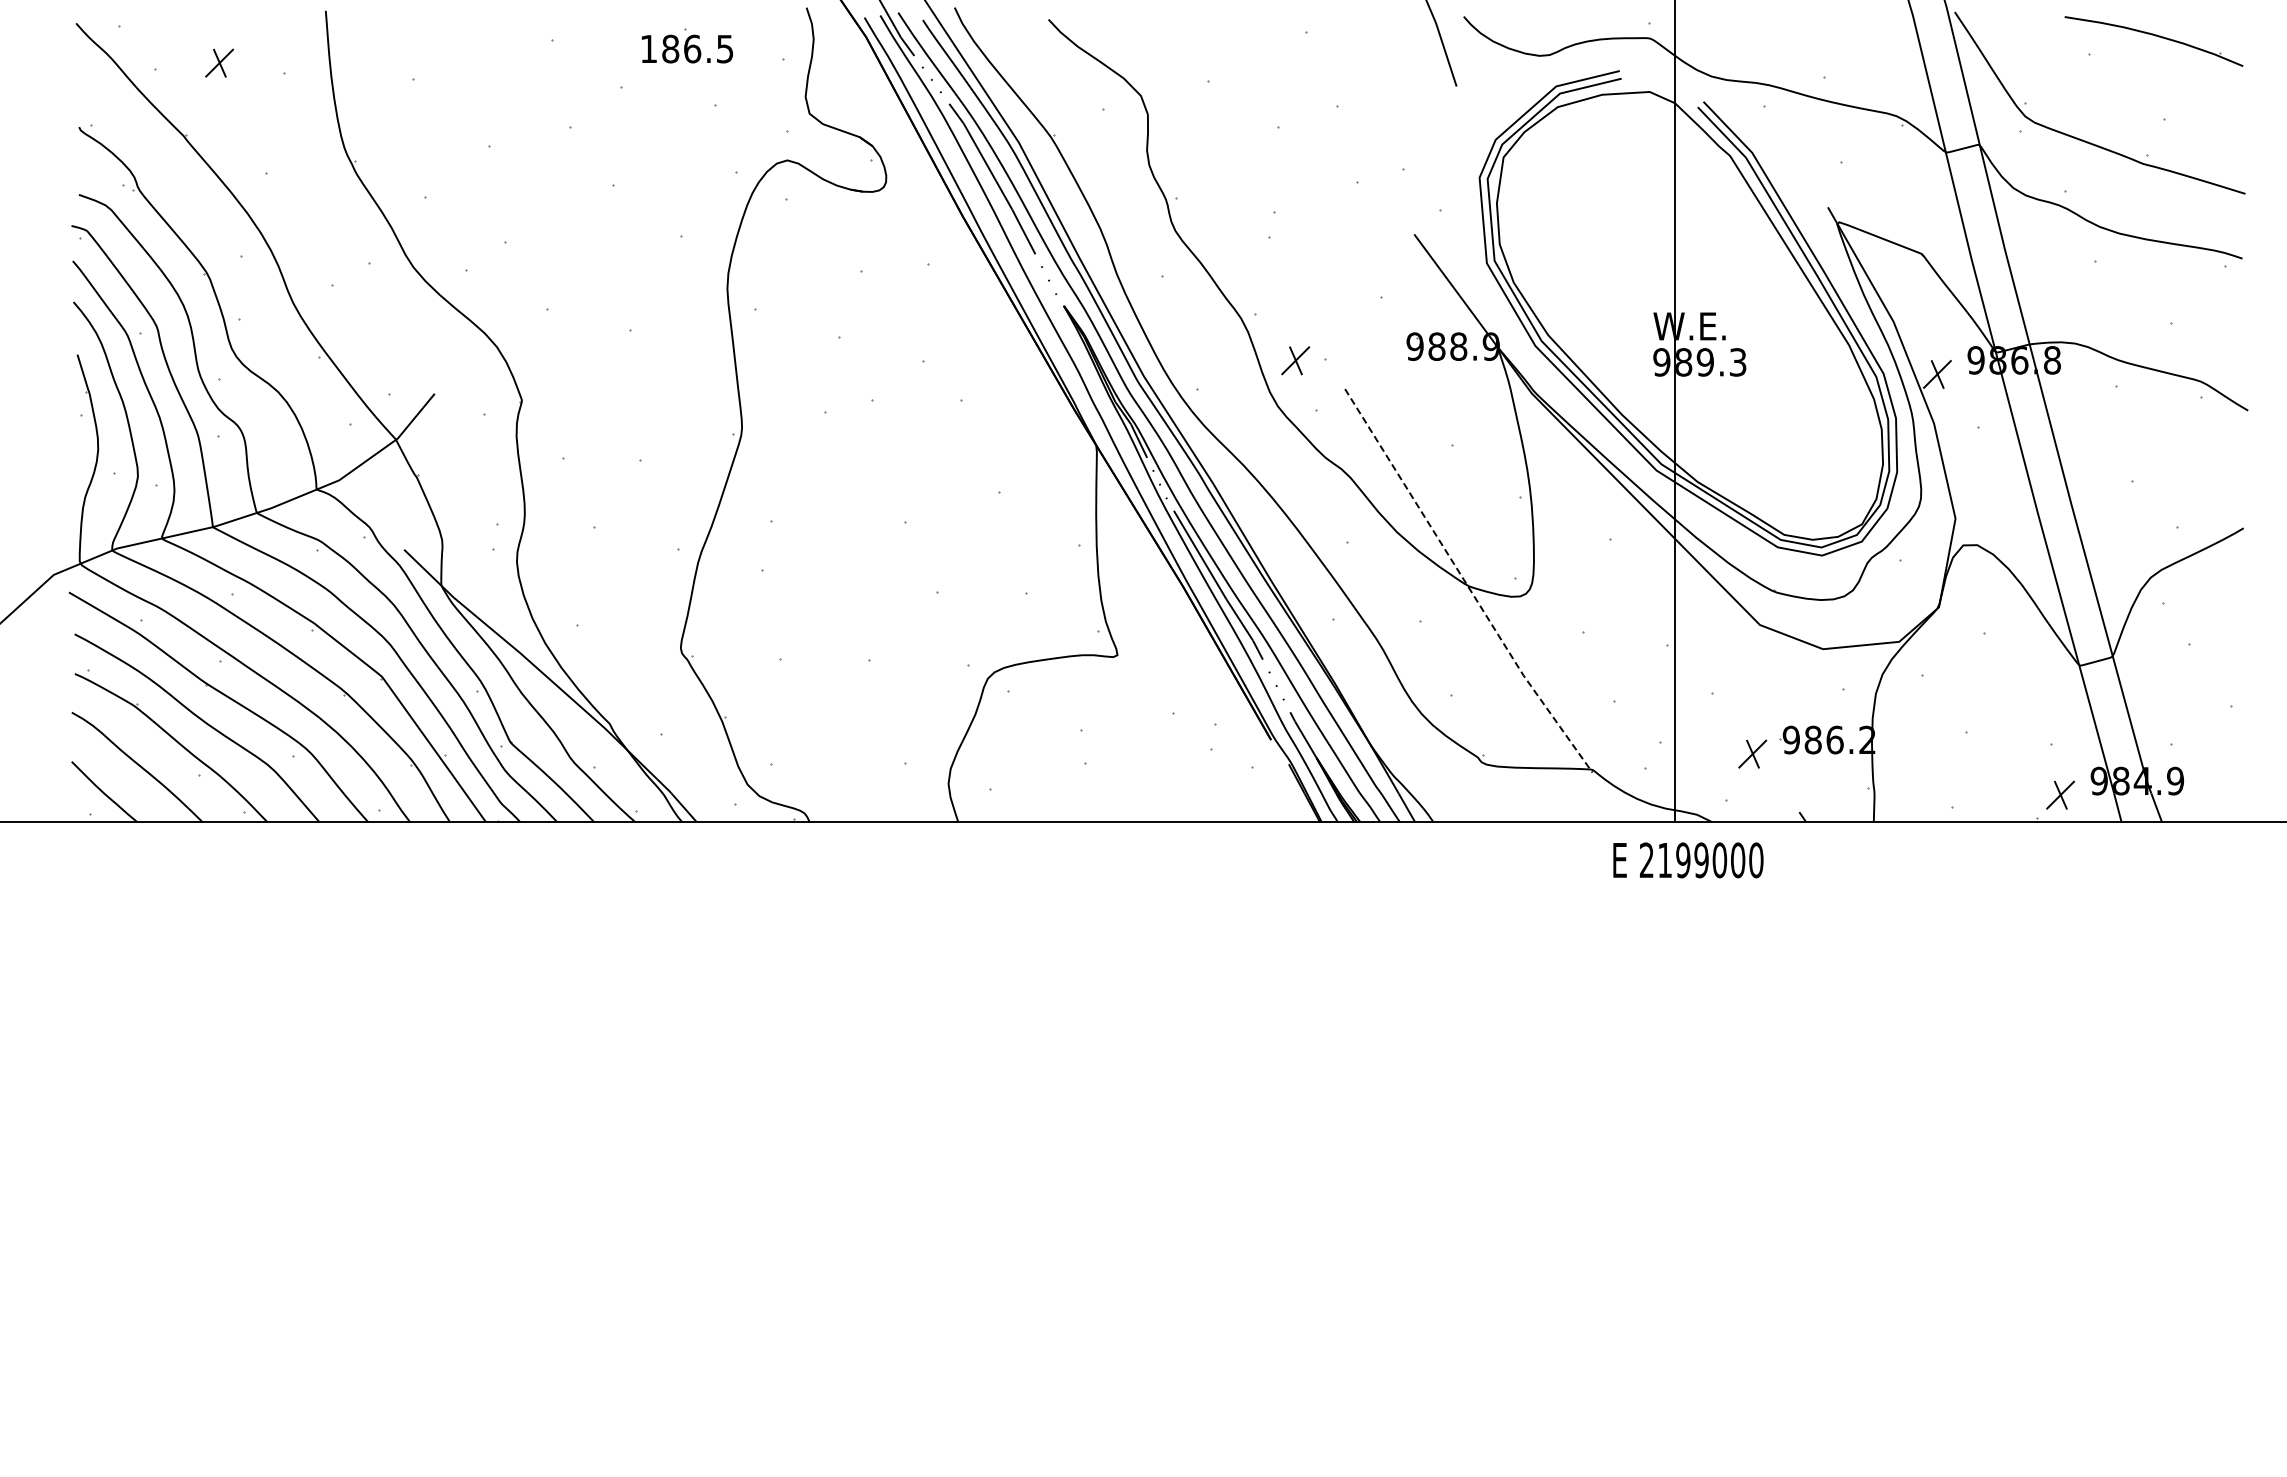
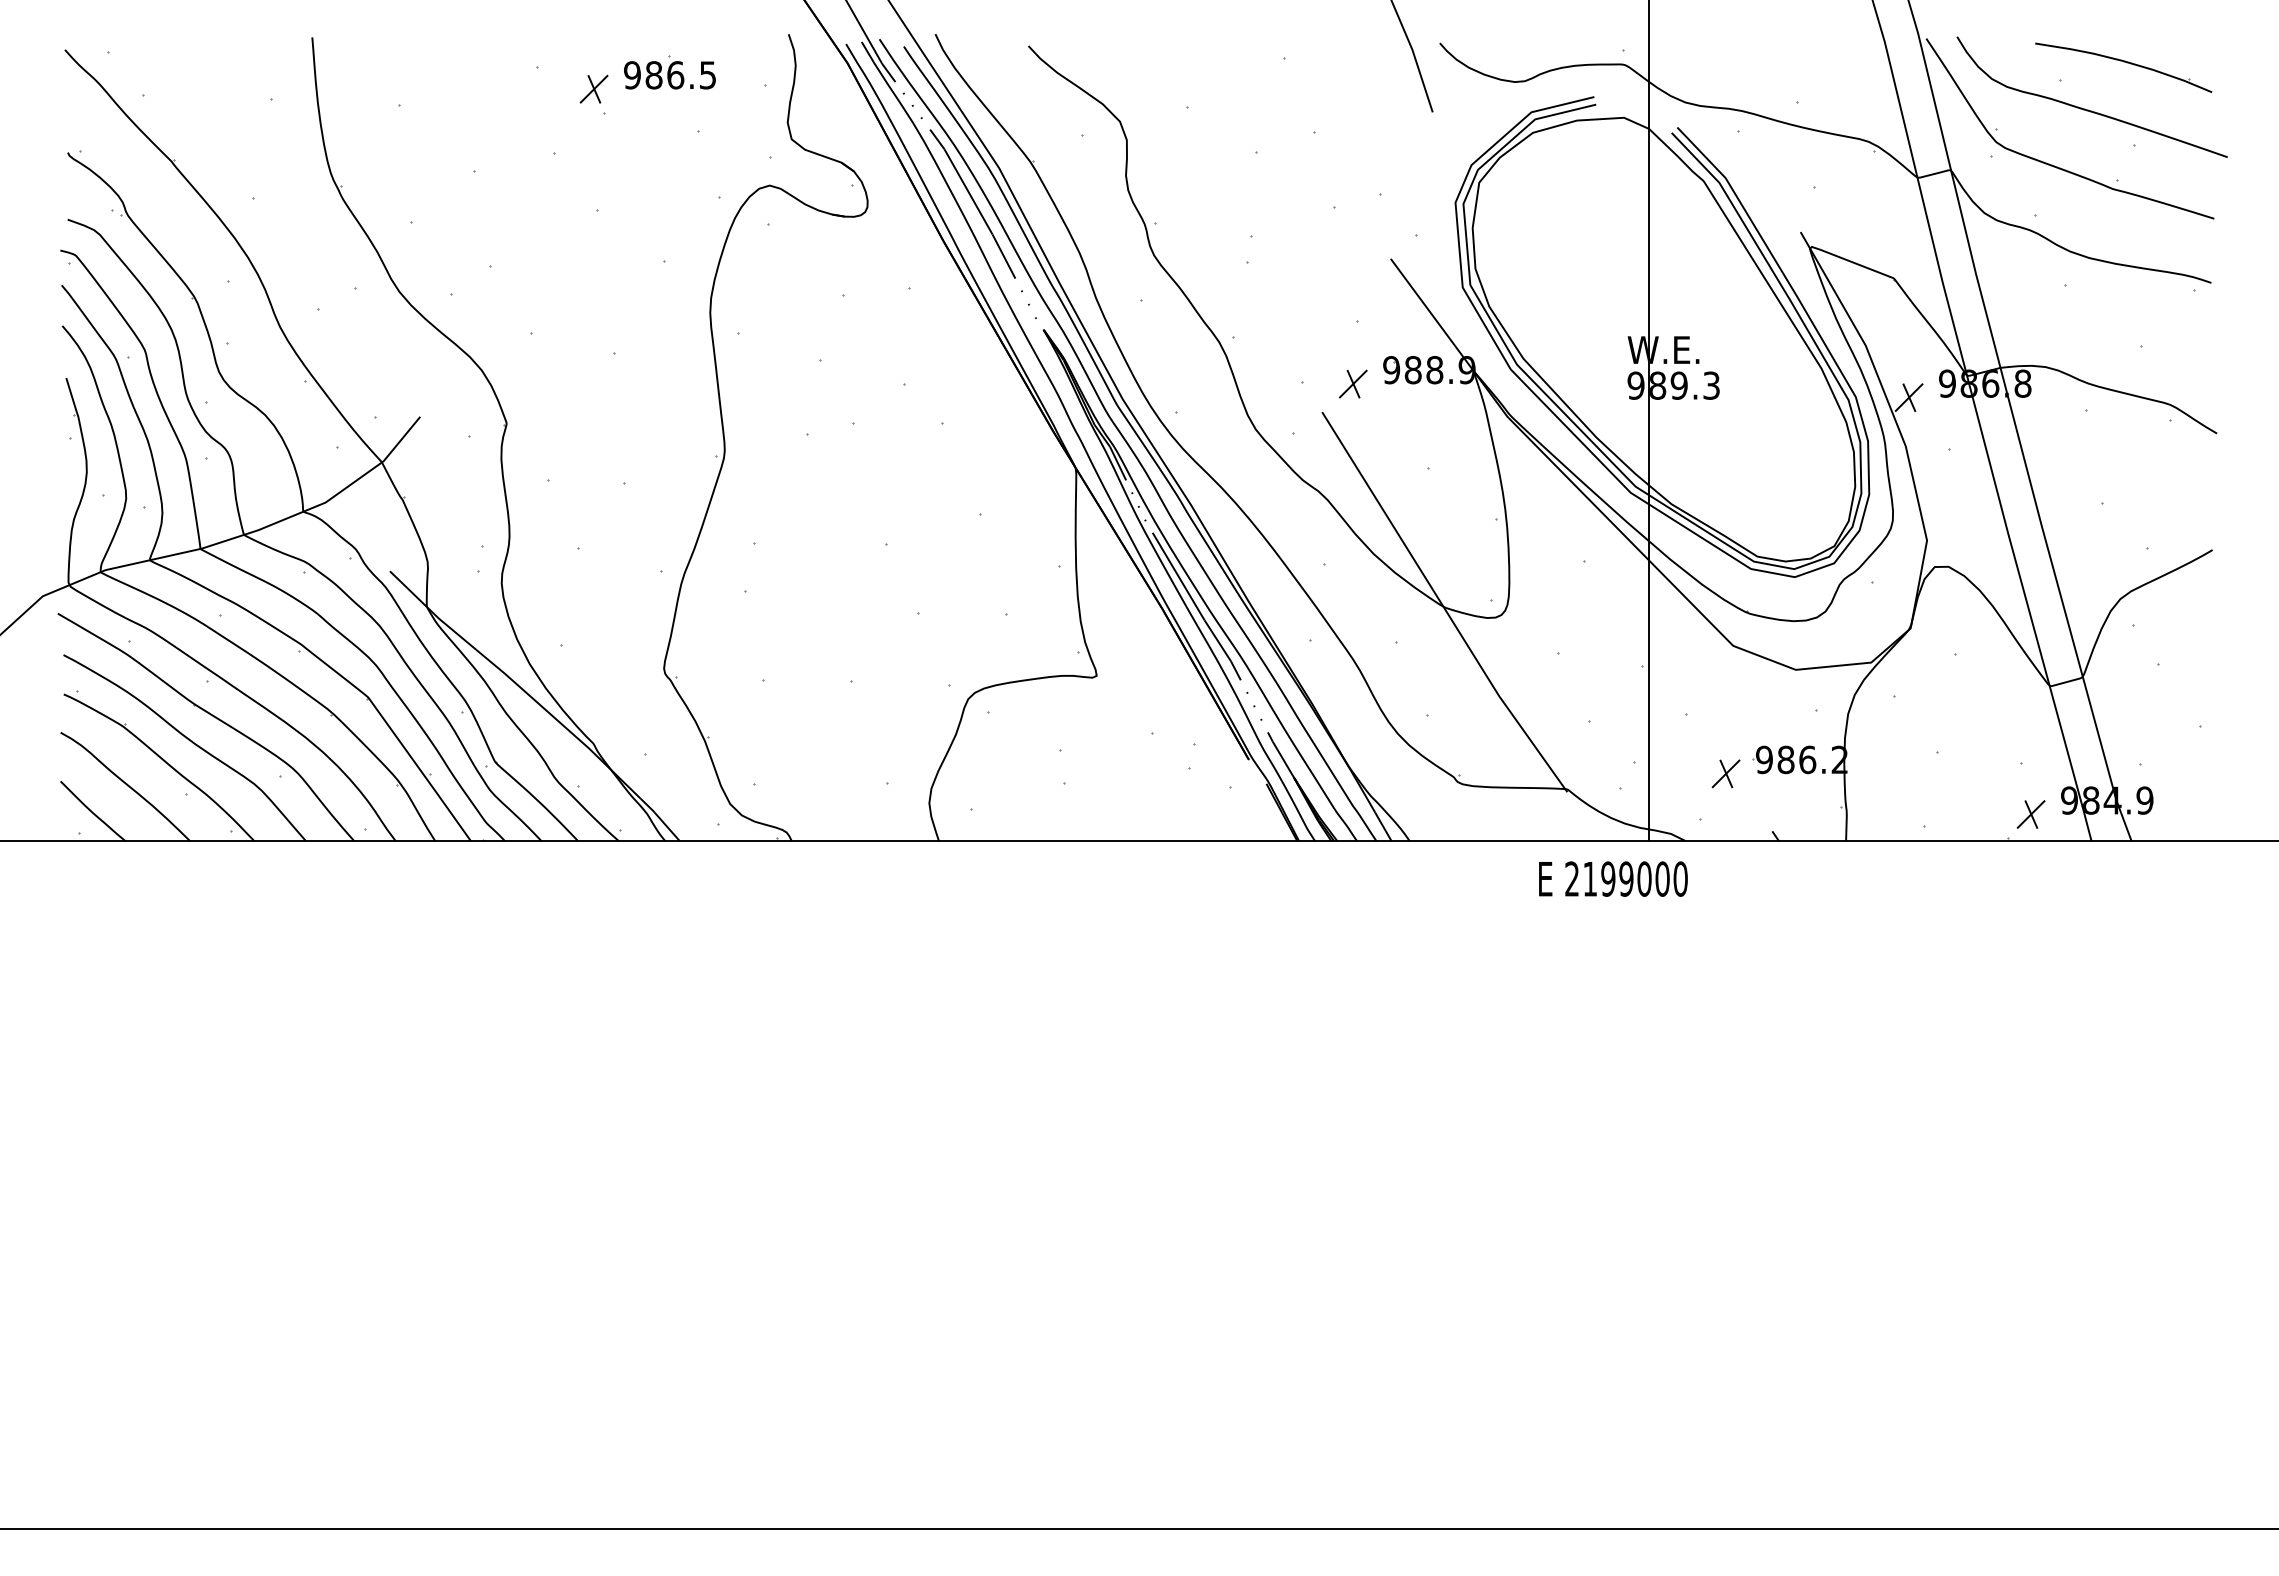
text: (648, 49) -> (632, 75), 186.5 -> 986.5
part: (218, 62) -> (593, 88), moved
curve: (2118, 83) -> (2088, 109), added
part: (1295, 360) -> (1353, 383), moved
line: (1466, 584) -> (1442, 605), dashed -> solid
text: (1688, 859) -> (1613, 878), moved

